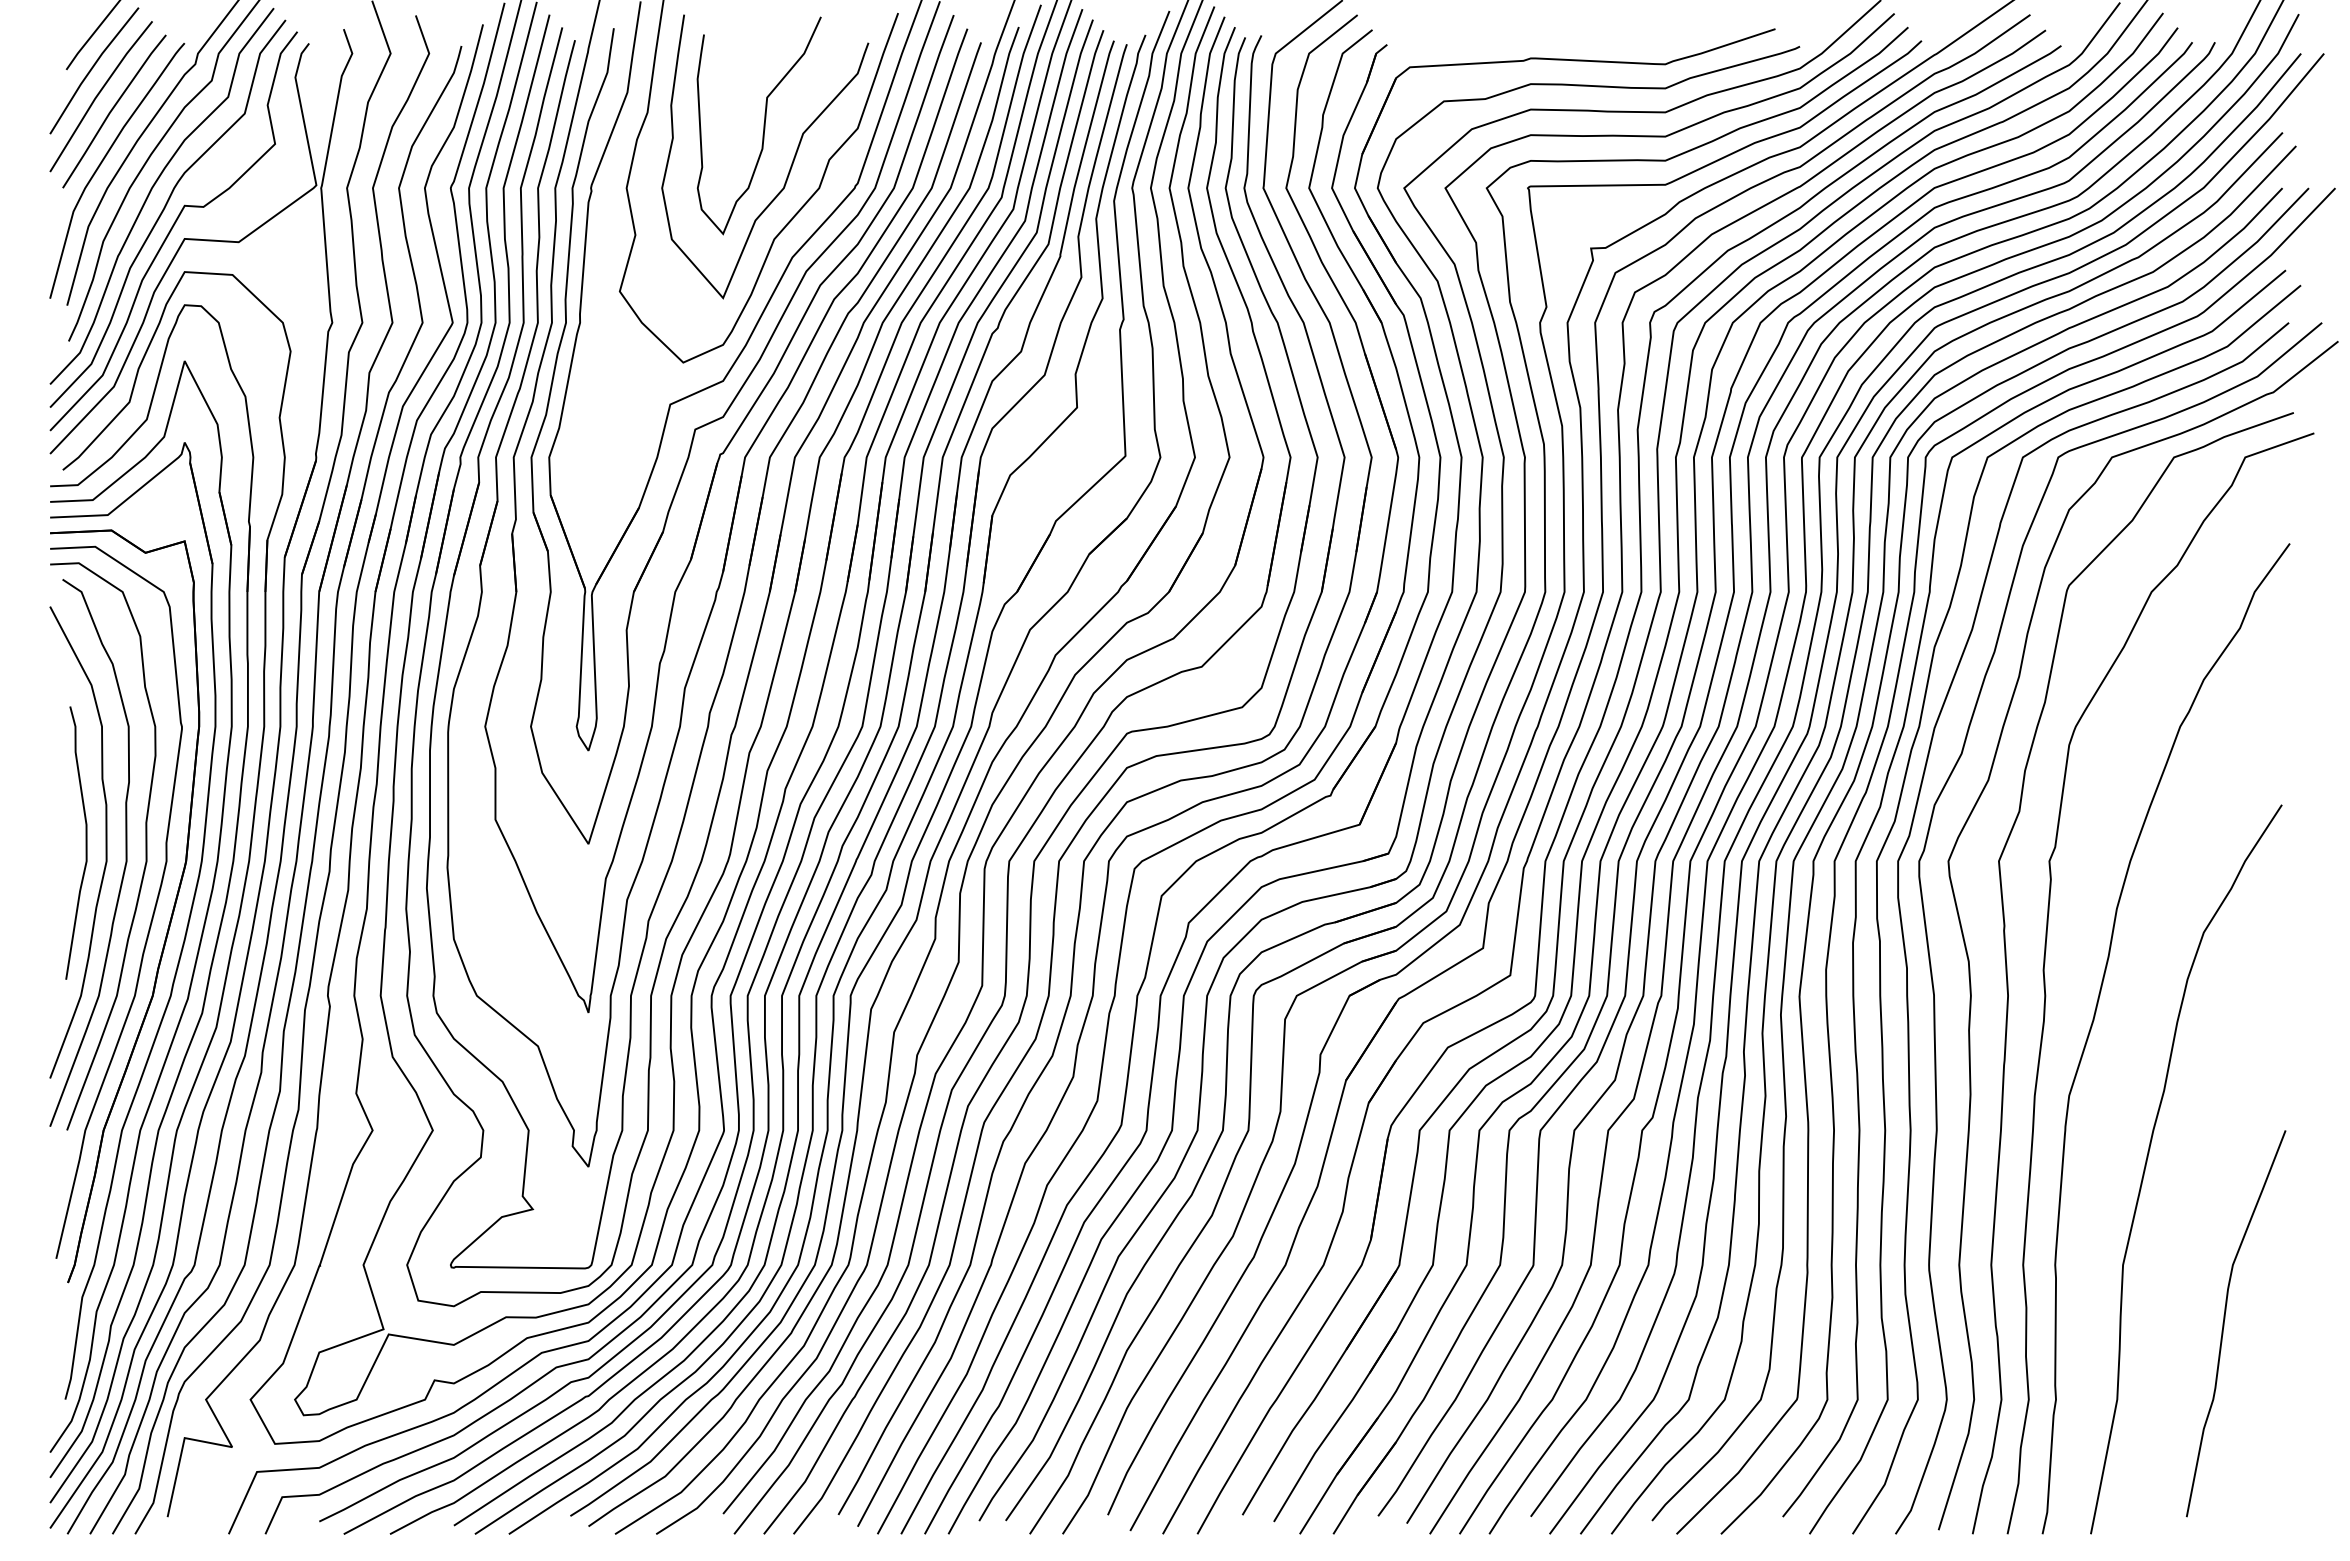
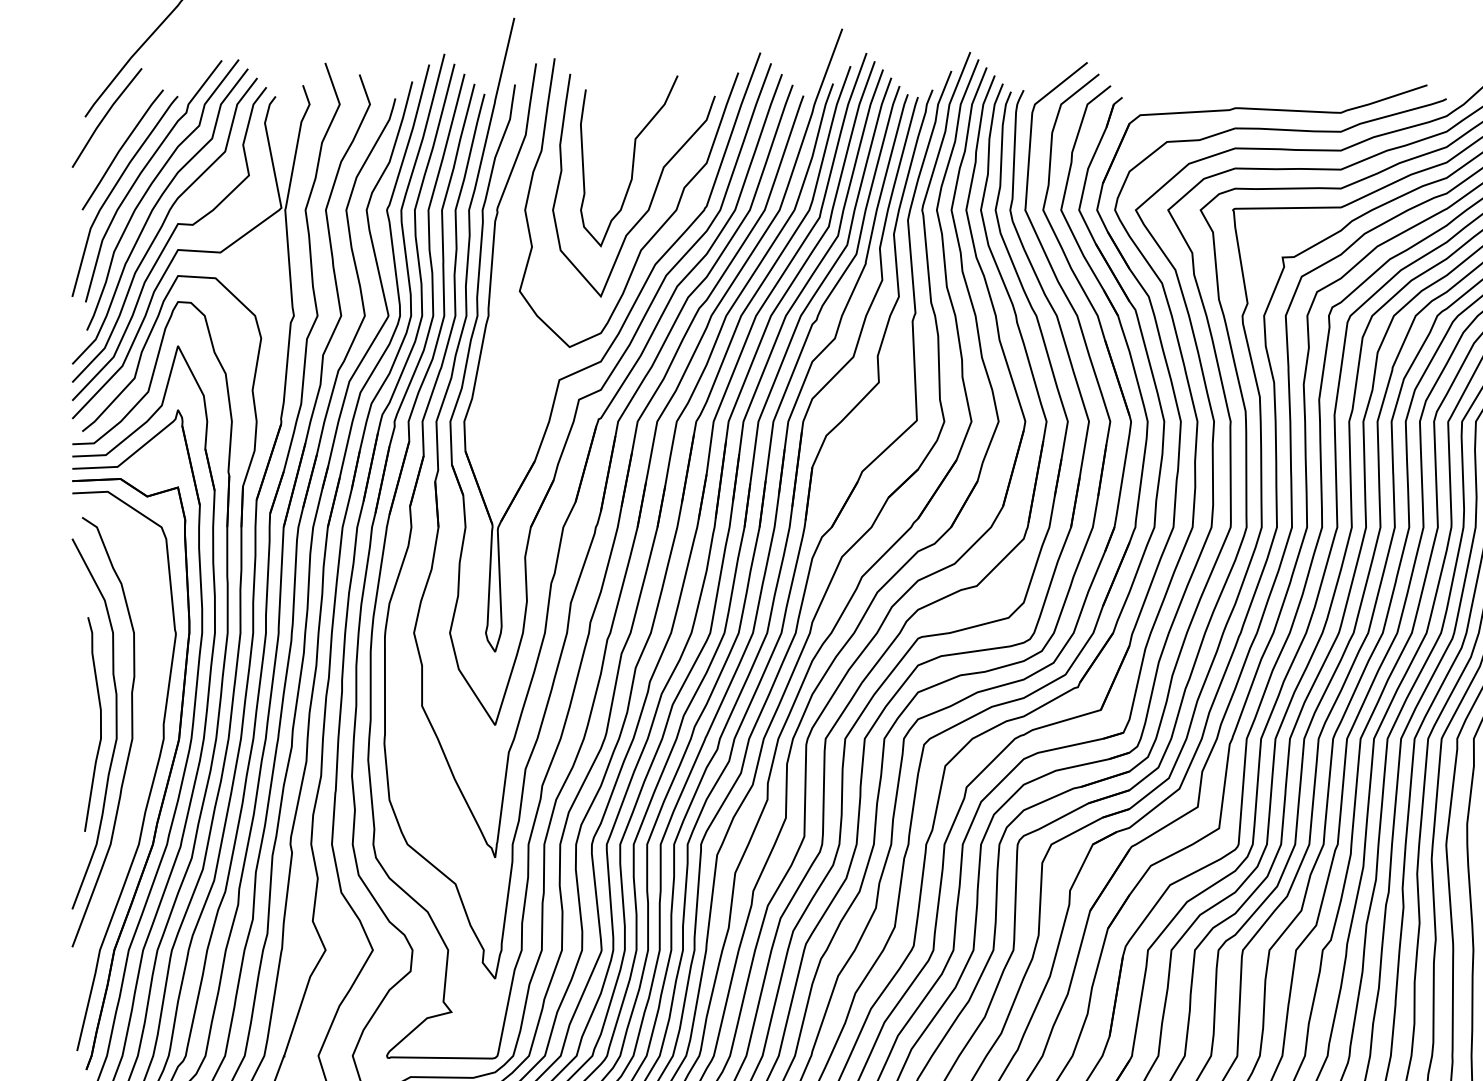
line: (99, 94) -> (111, 136), removed
curve: (145, 846) -> (147, 727), removed

